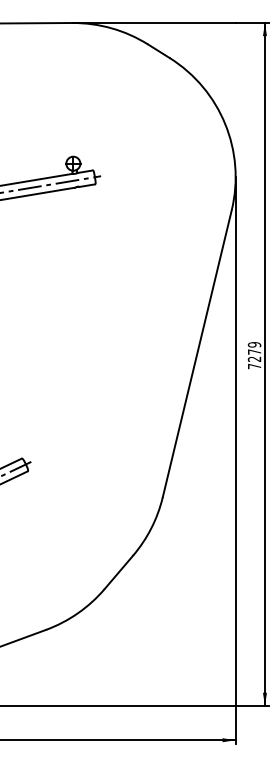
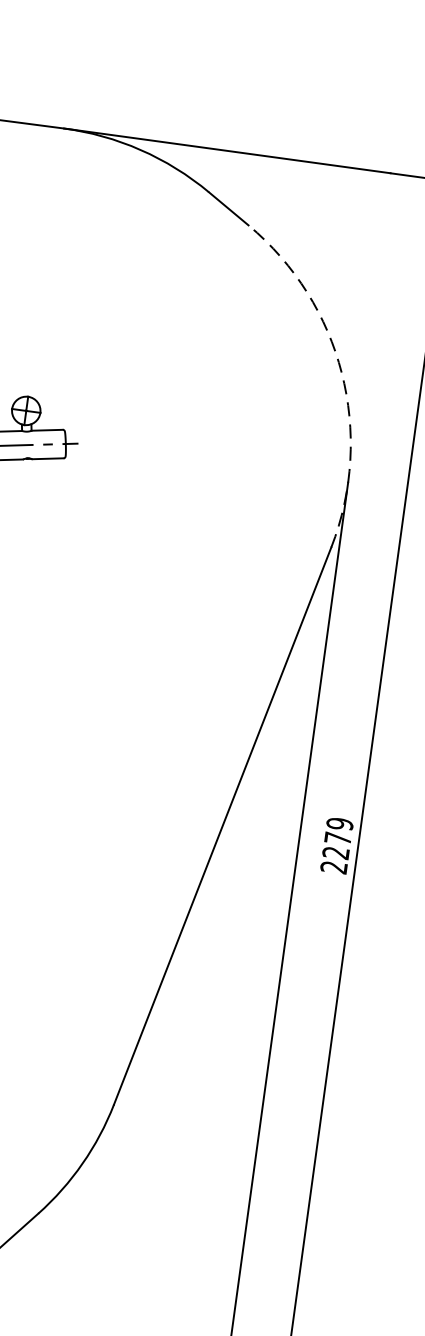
arc: (225, 124) -> (342, 374), solid -> dashed
text: (254, 366) -> (333, 867), 7279 -> 2279

